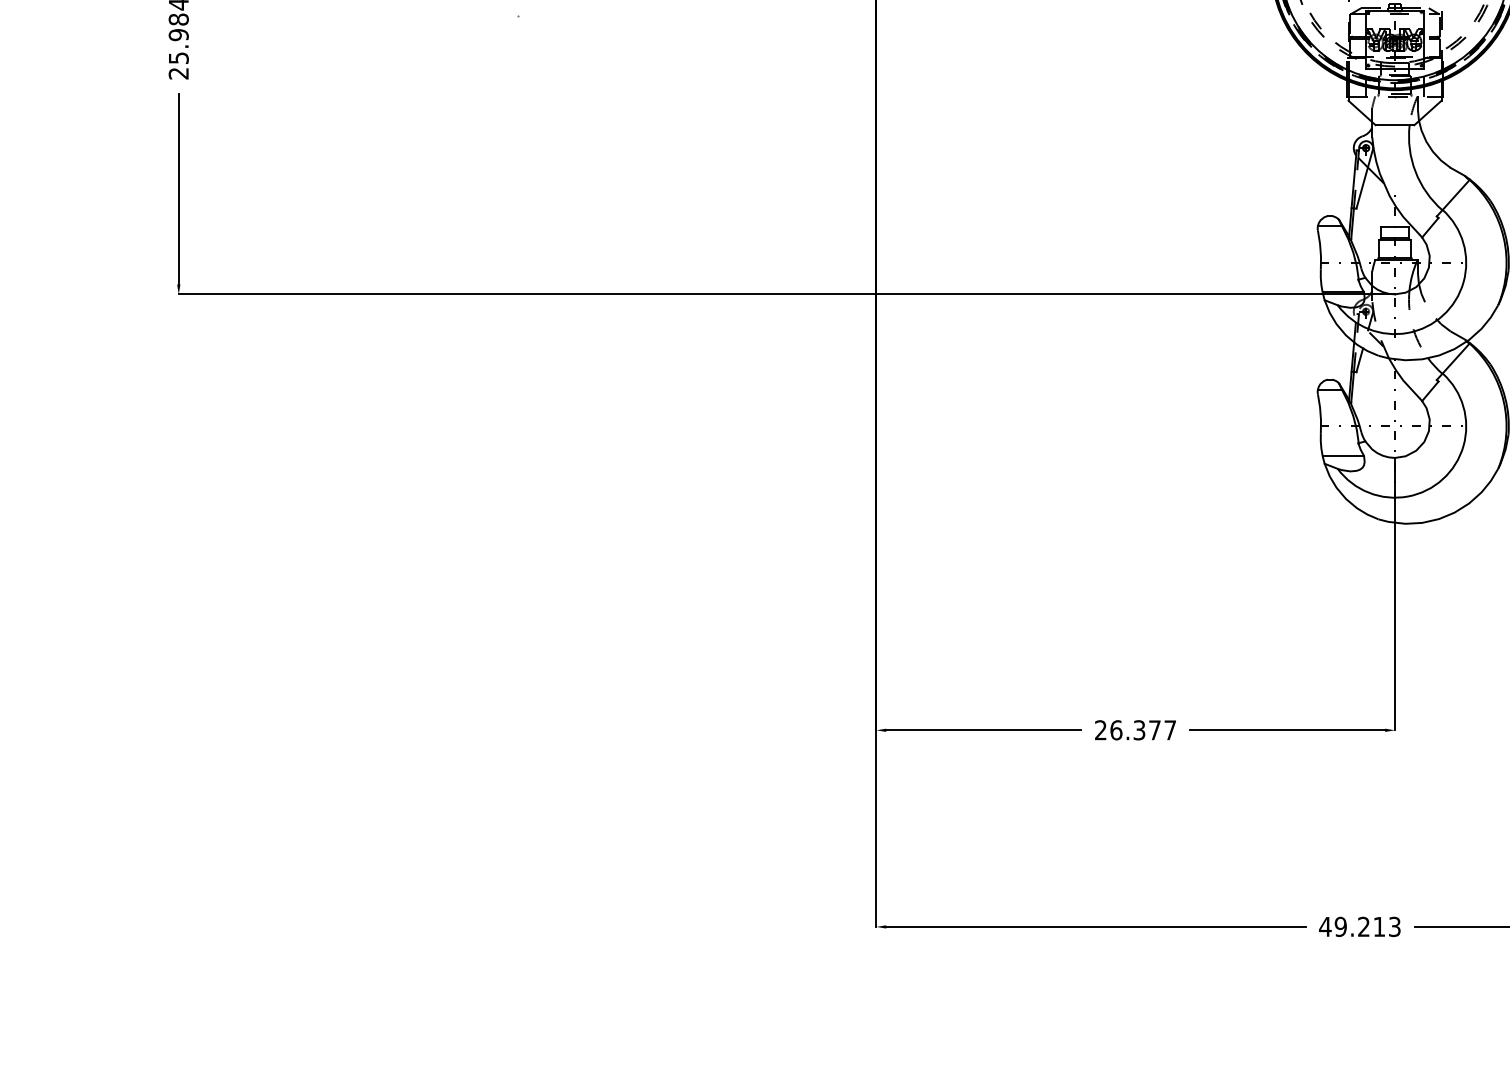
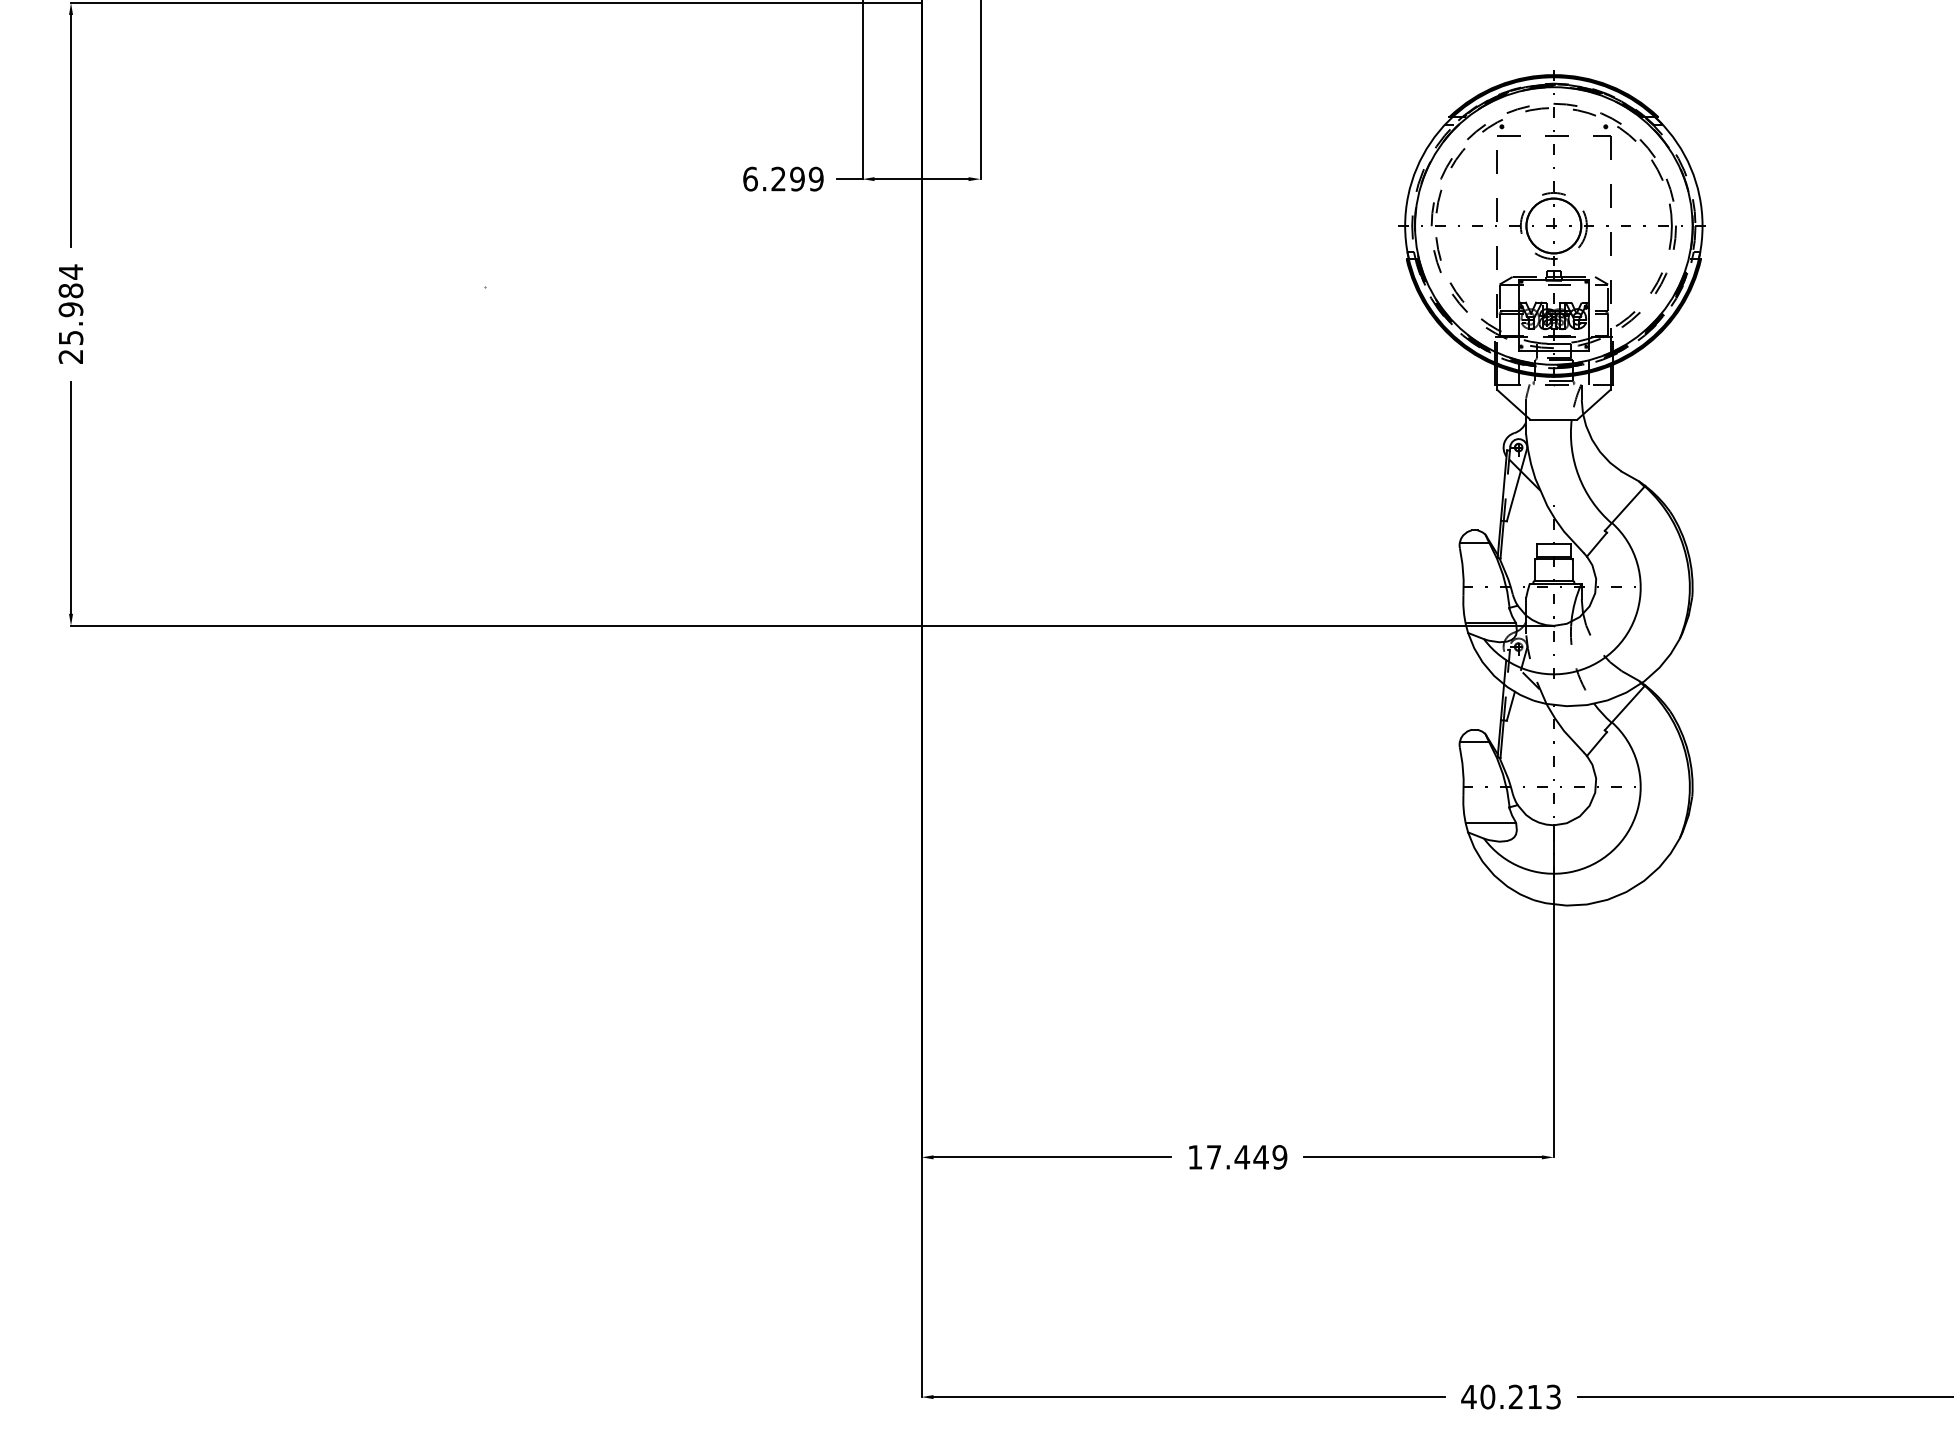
text: (1135, 730) -> (1237, 1157), 26.377 -> 17.449
text: (1340, 927) -> (1487, 1397), 49.213 -> 40.213

